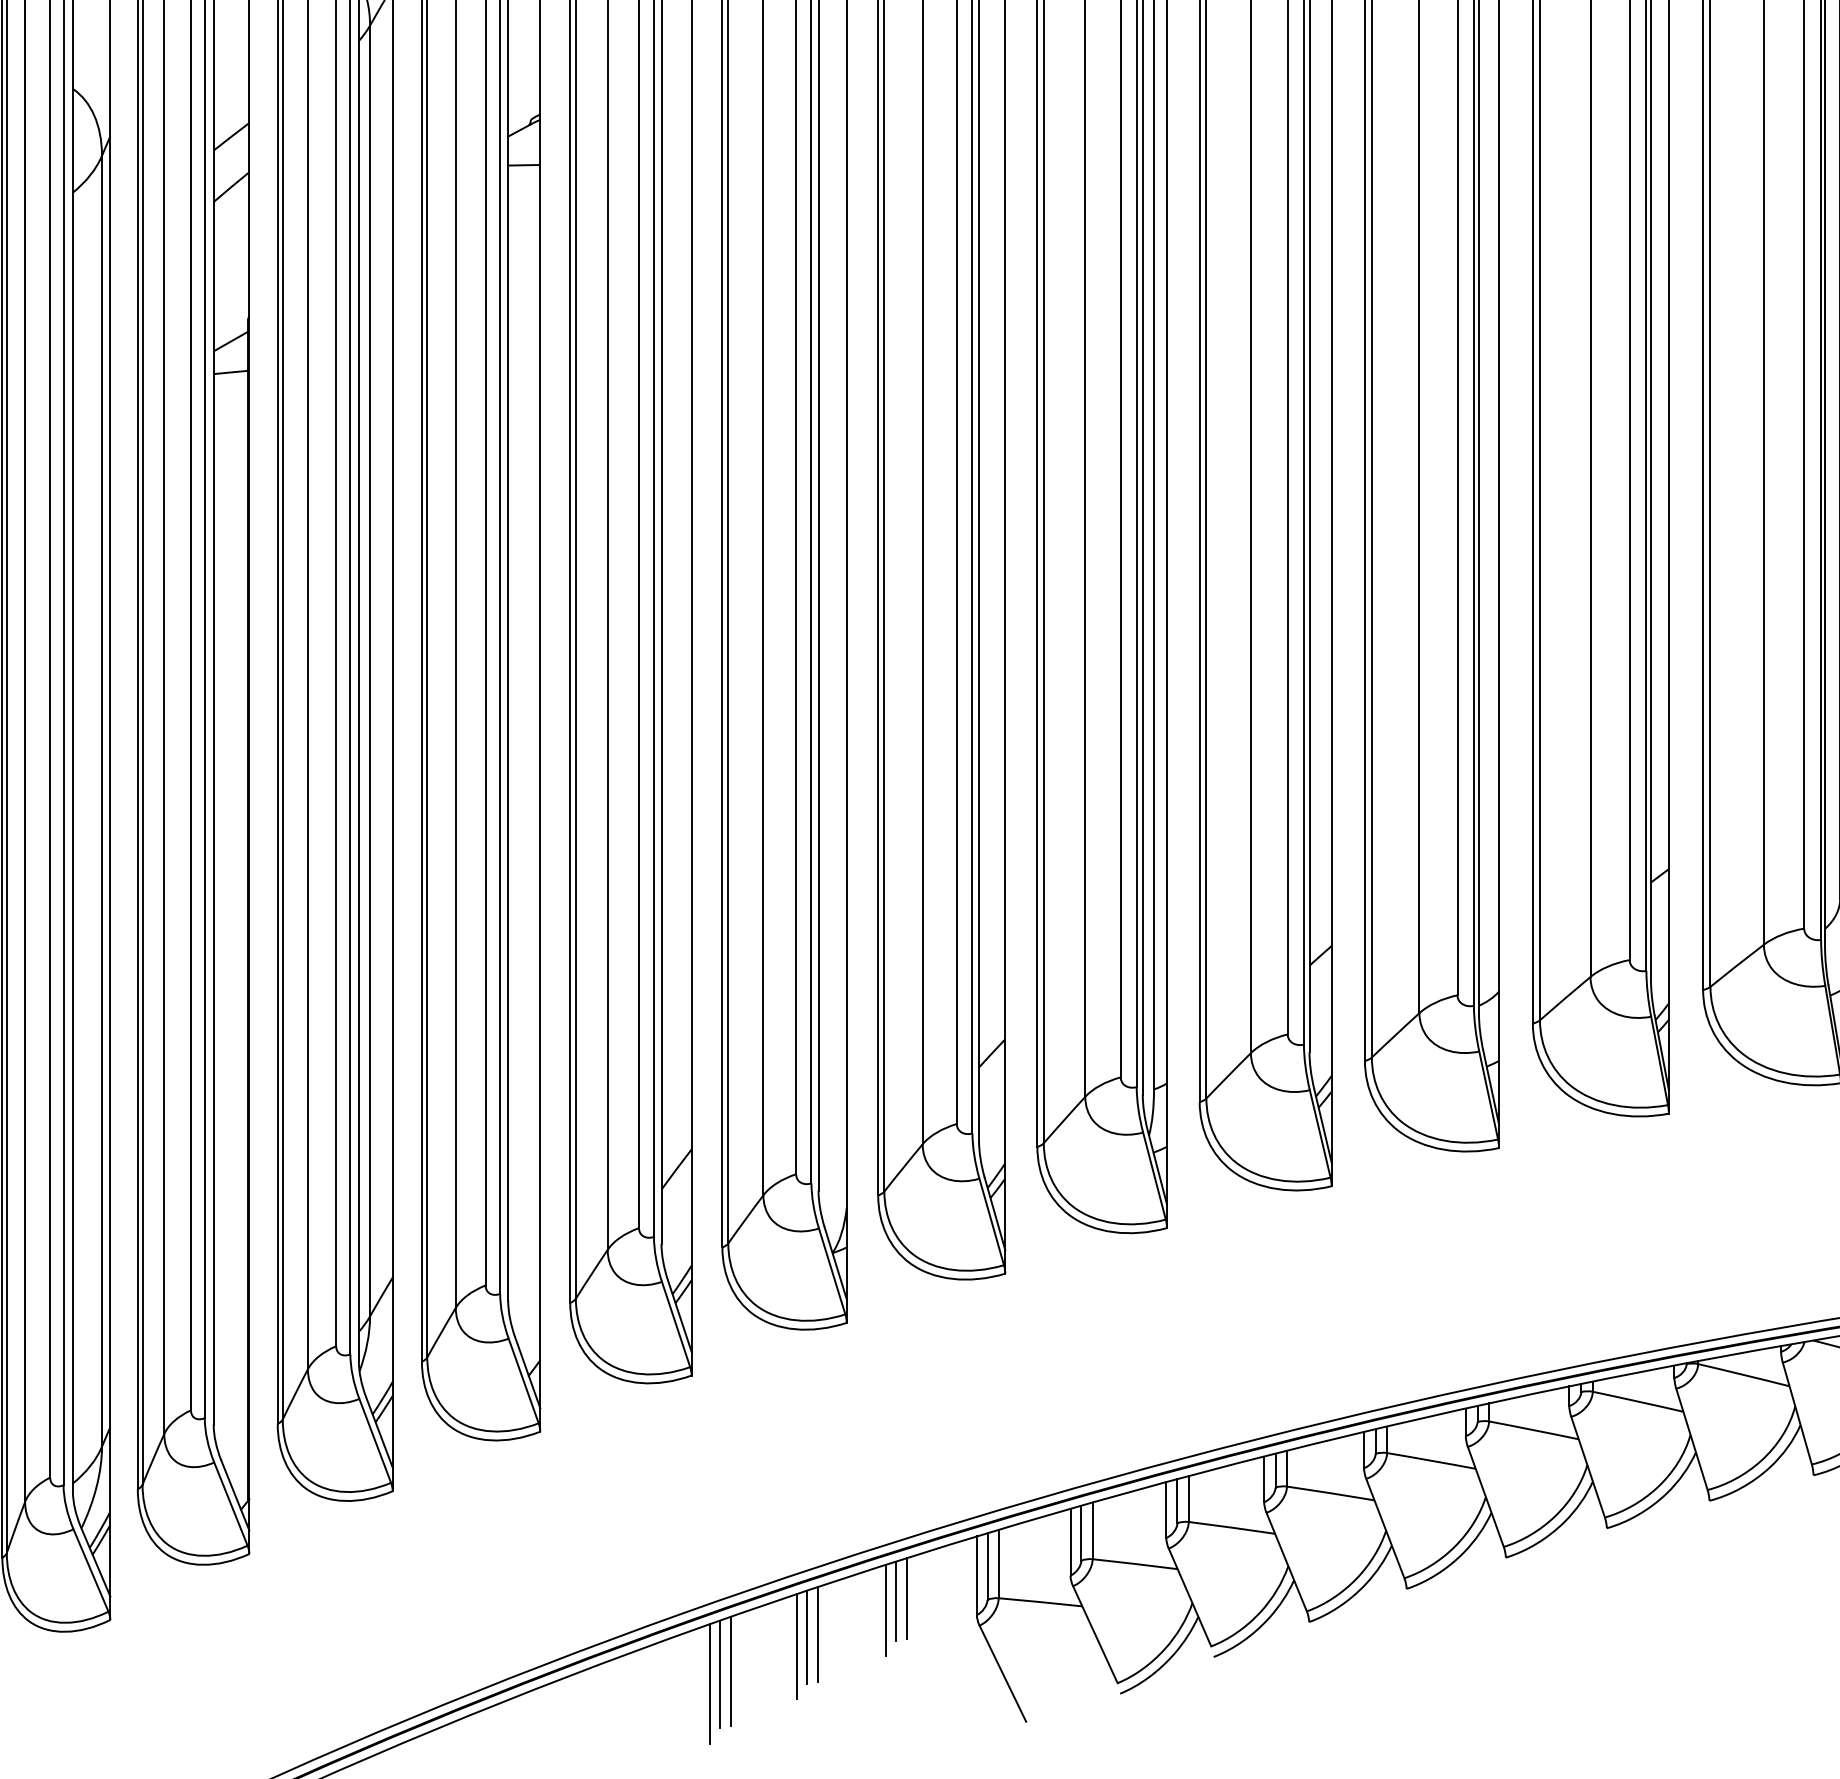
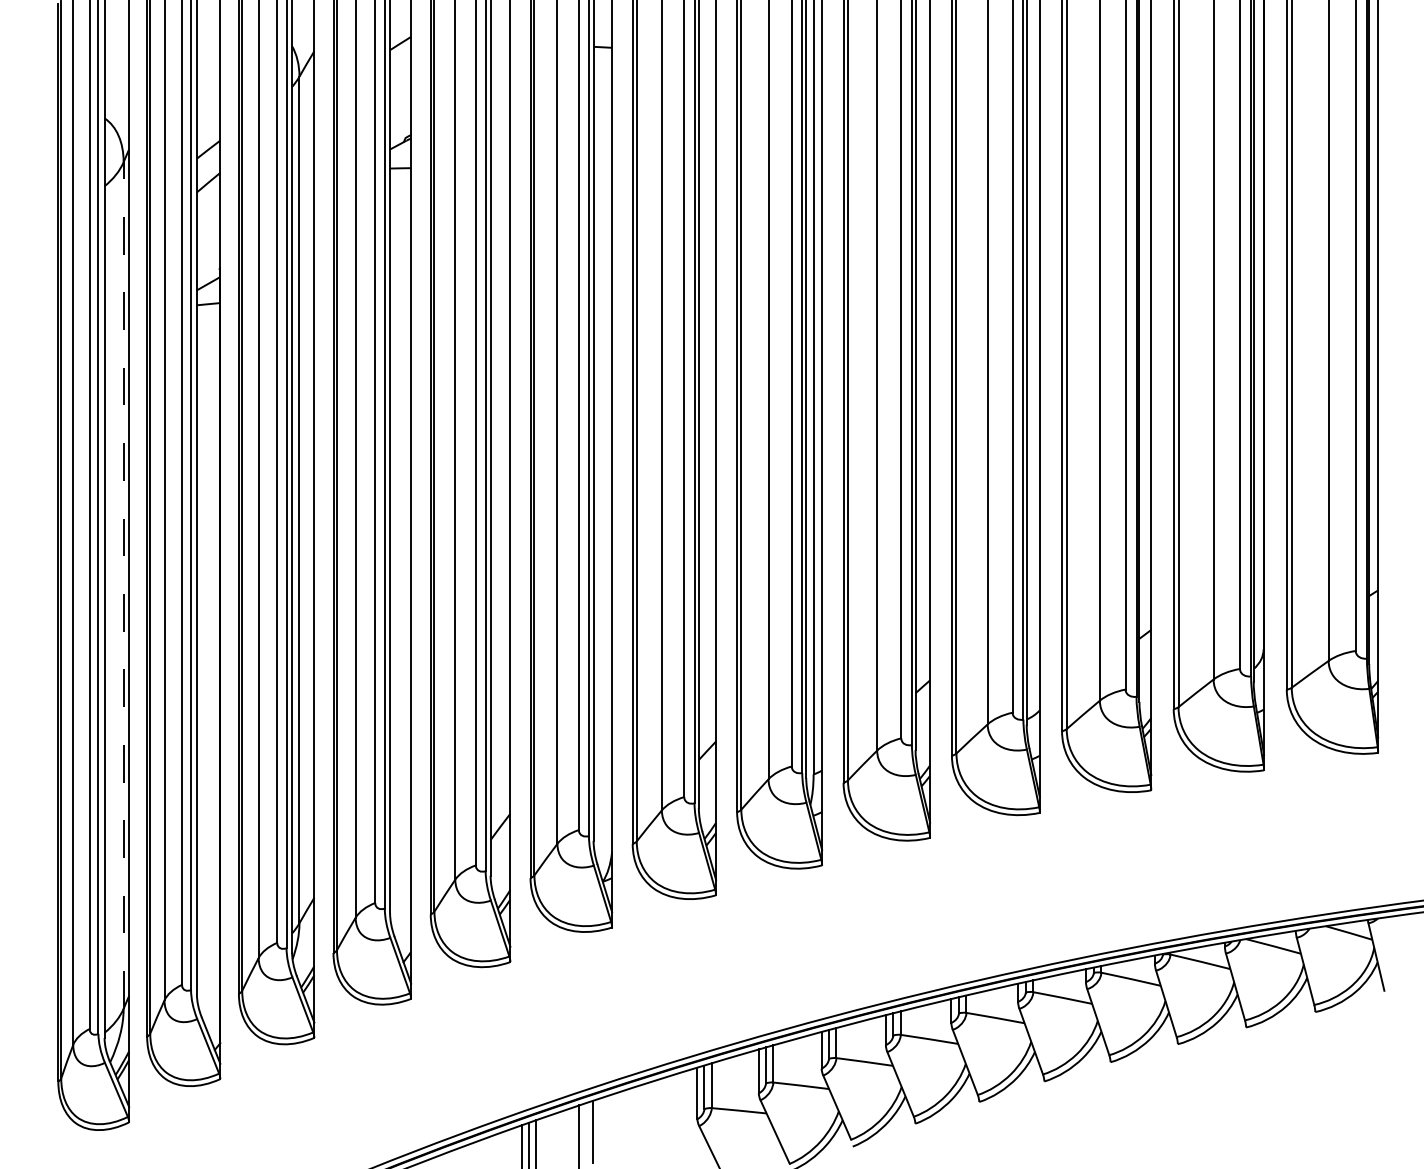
line: (101, 799) -> (123, 584), solid -> dashed
line: (906, 1597) -> (651, 1107), removed
line: (896, 1601) -> (644, 1110), removed
line: (885, 1611) -> (637, 1116), removed
line: (806, 1636) -> (585, 1133), removed

